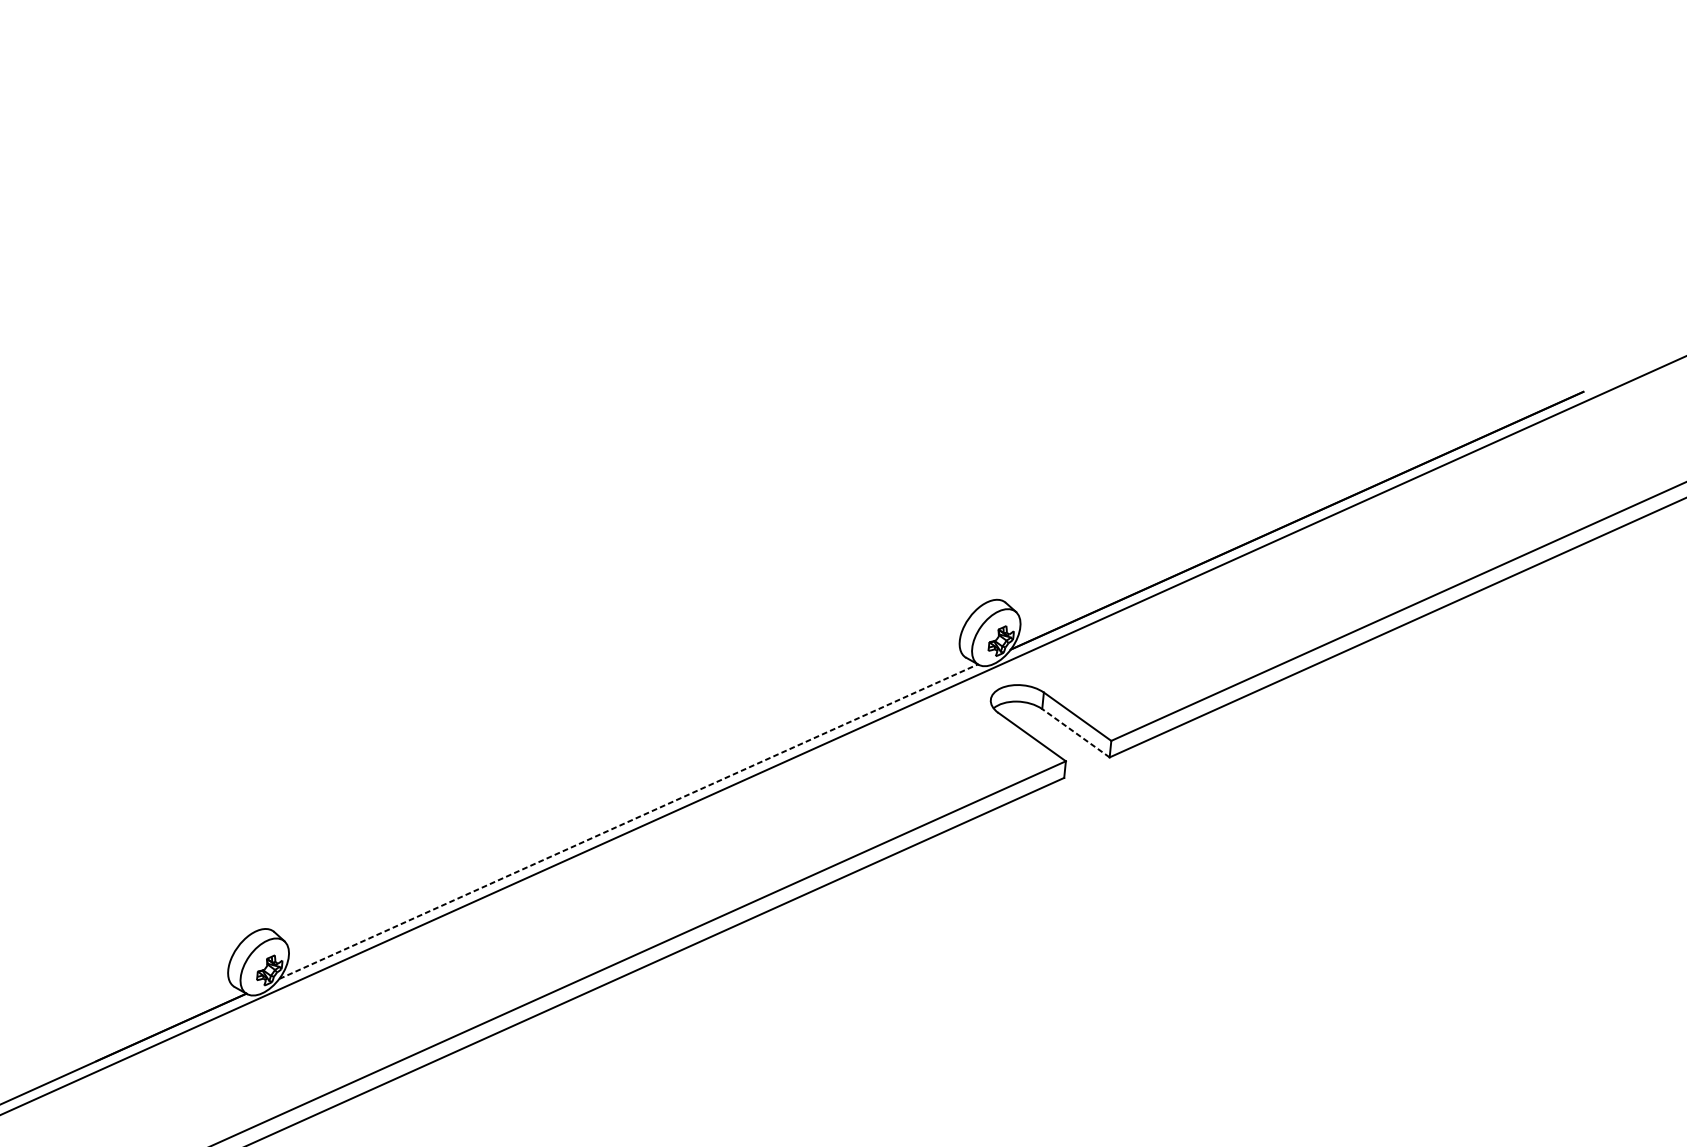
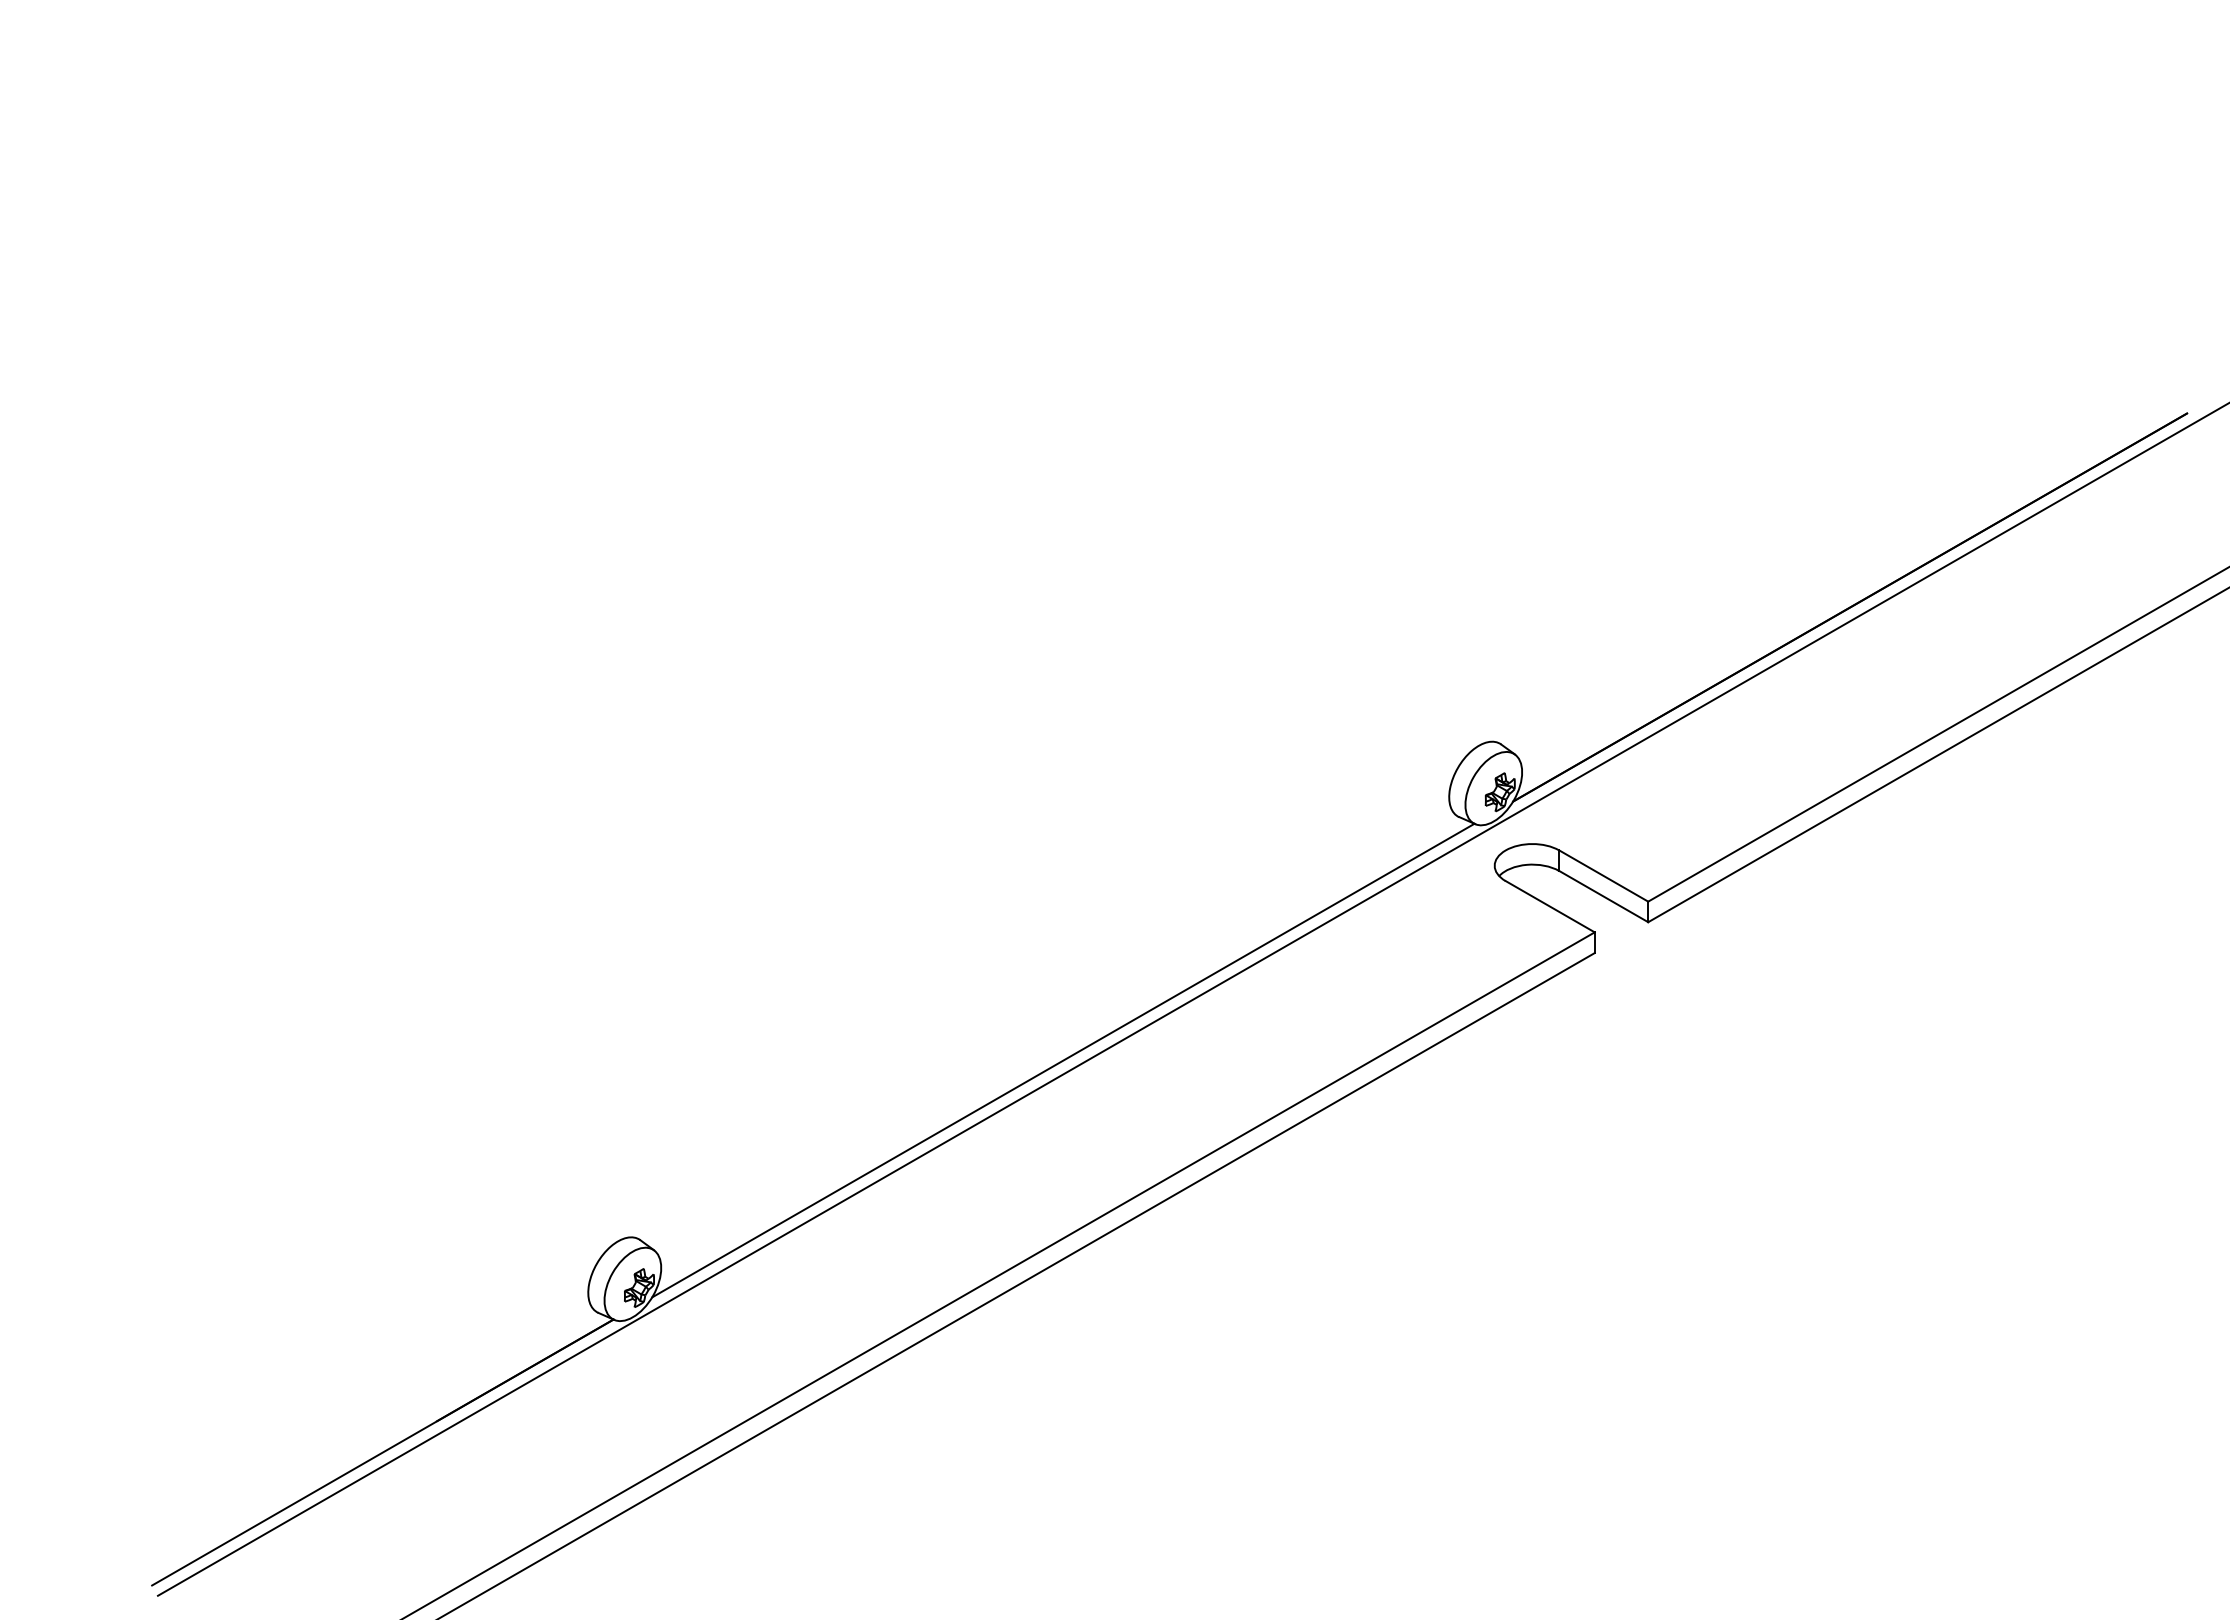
line: (1075, 733) -> (1603, 896), dashed -> solid
line: (628, 821) -> (1063, 1060), dashed -> solid

